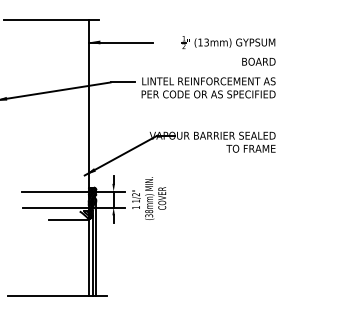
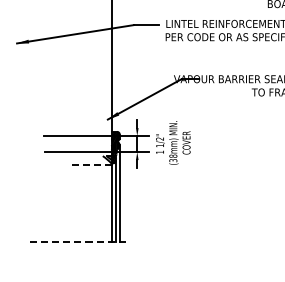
line: (68, 219) -> (91, 164), solid -> dashed
line: (57, 296) -> (80, 242), solid -> dashed

